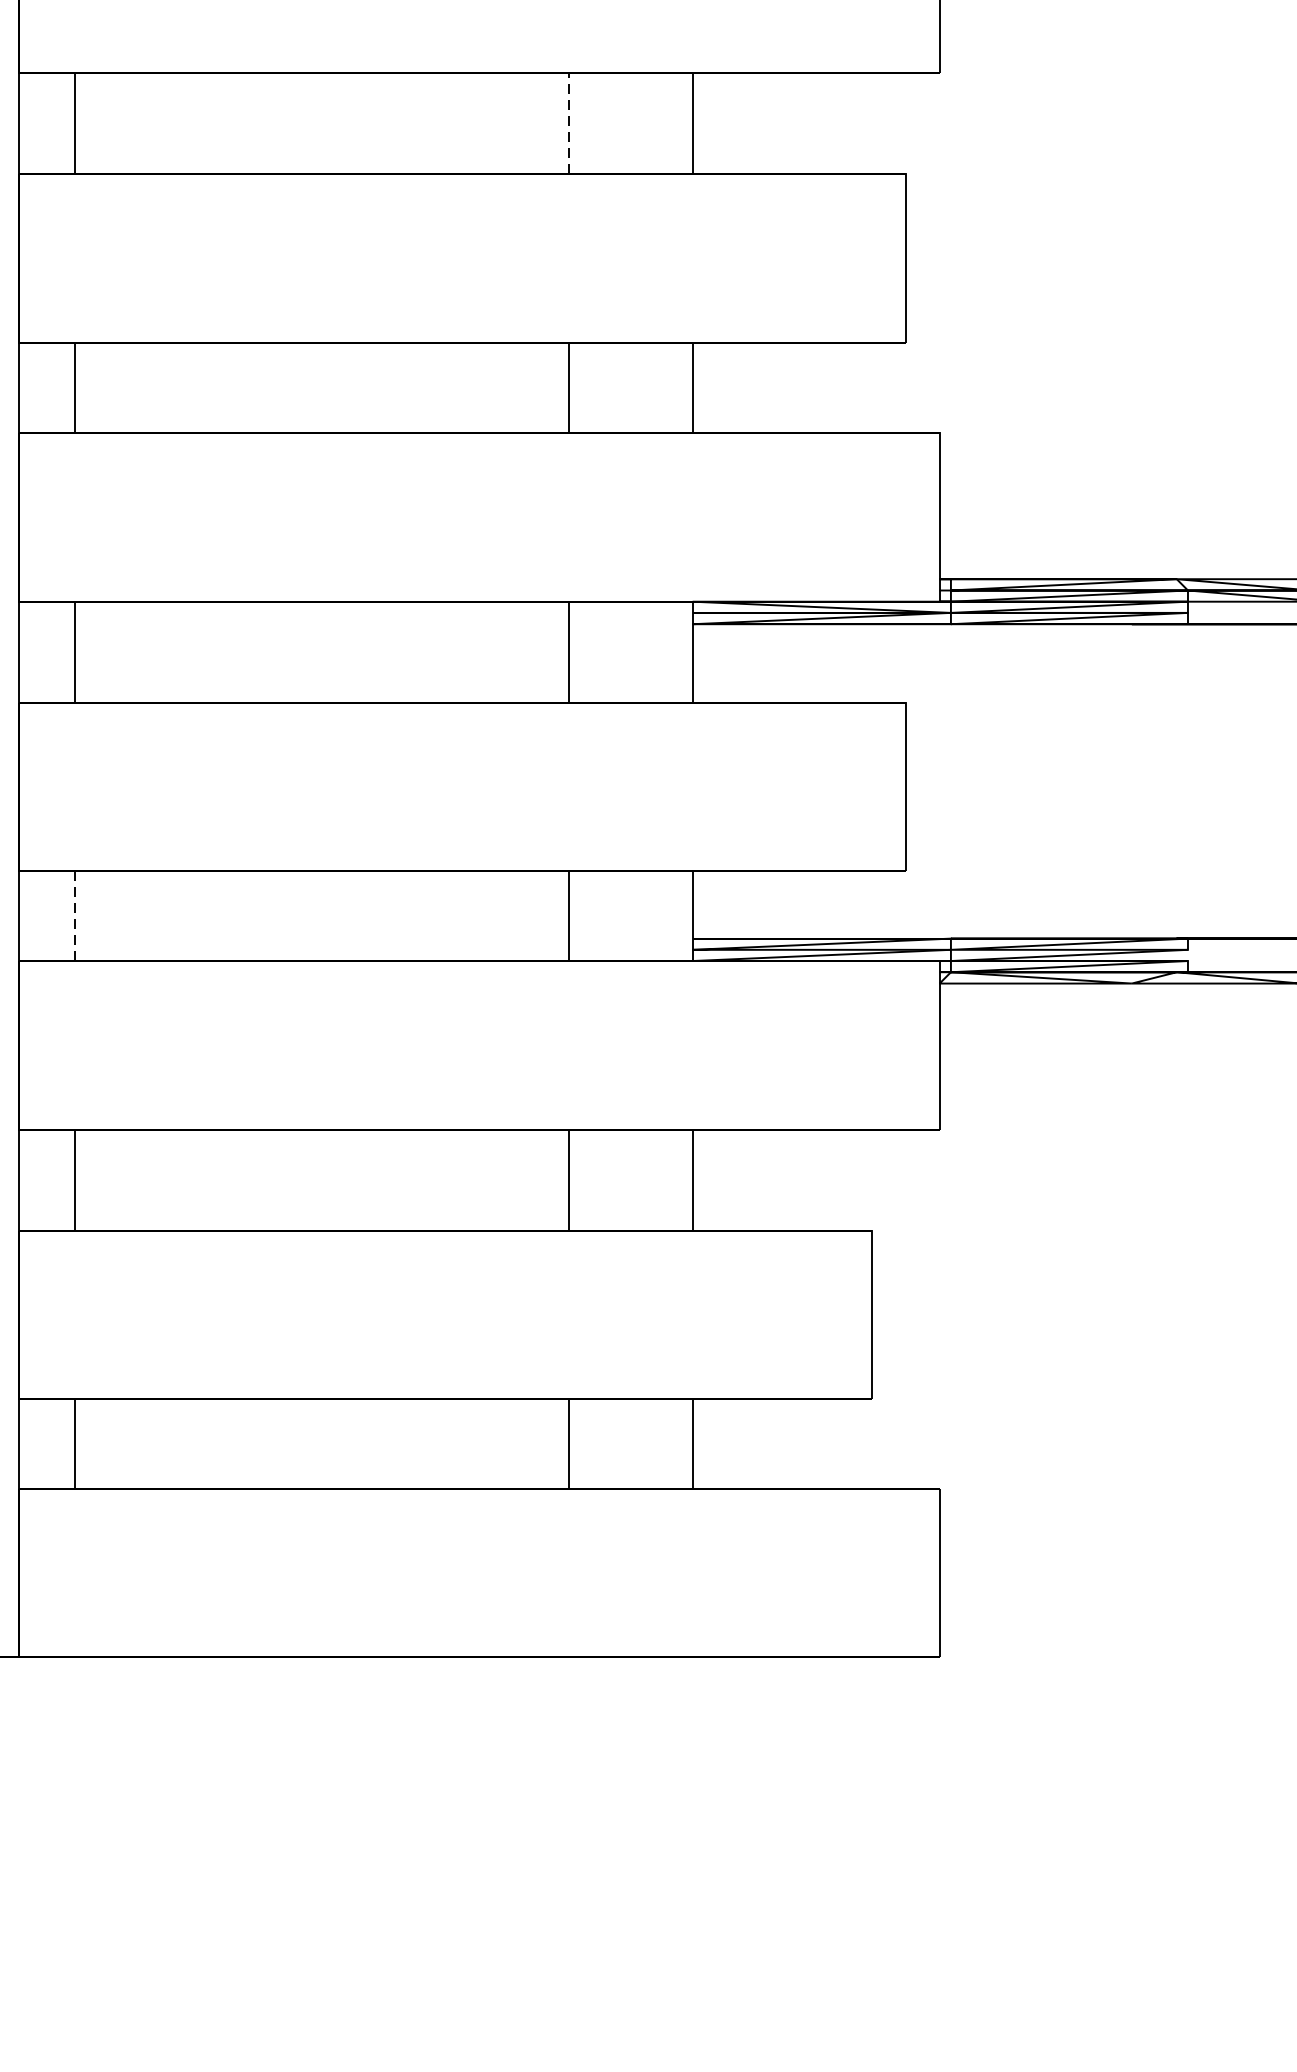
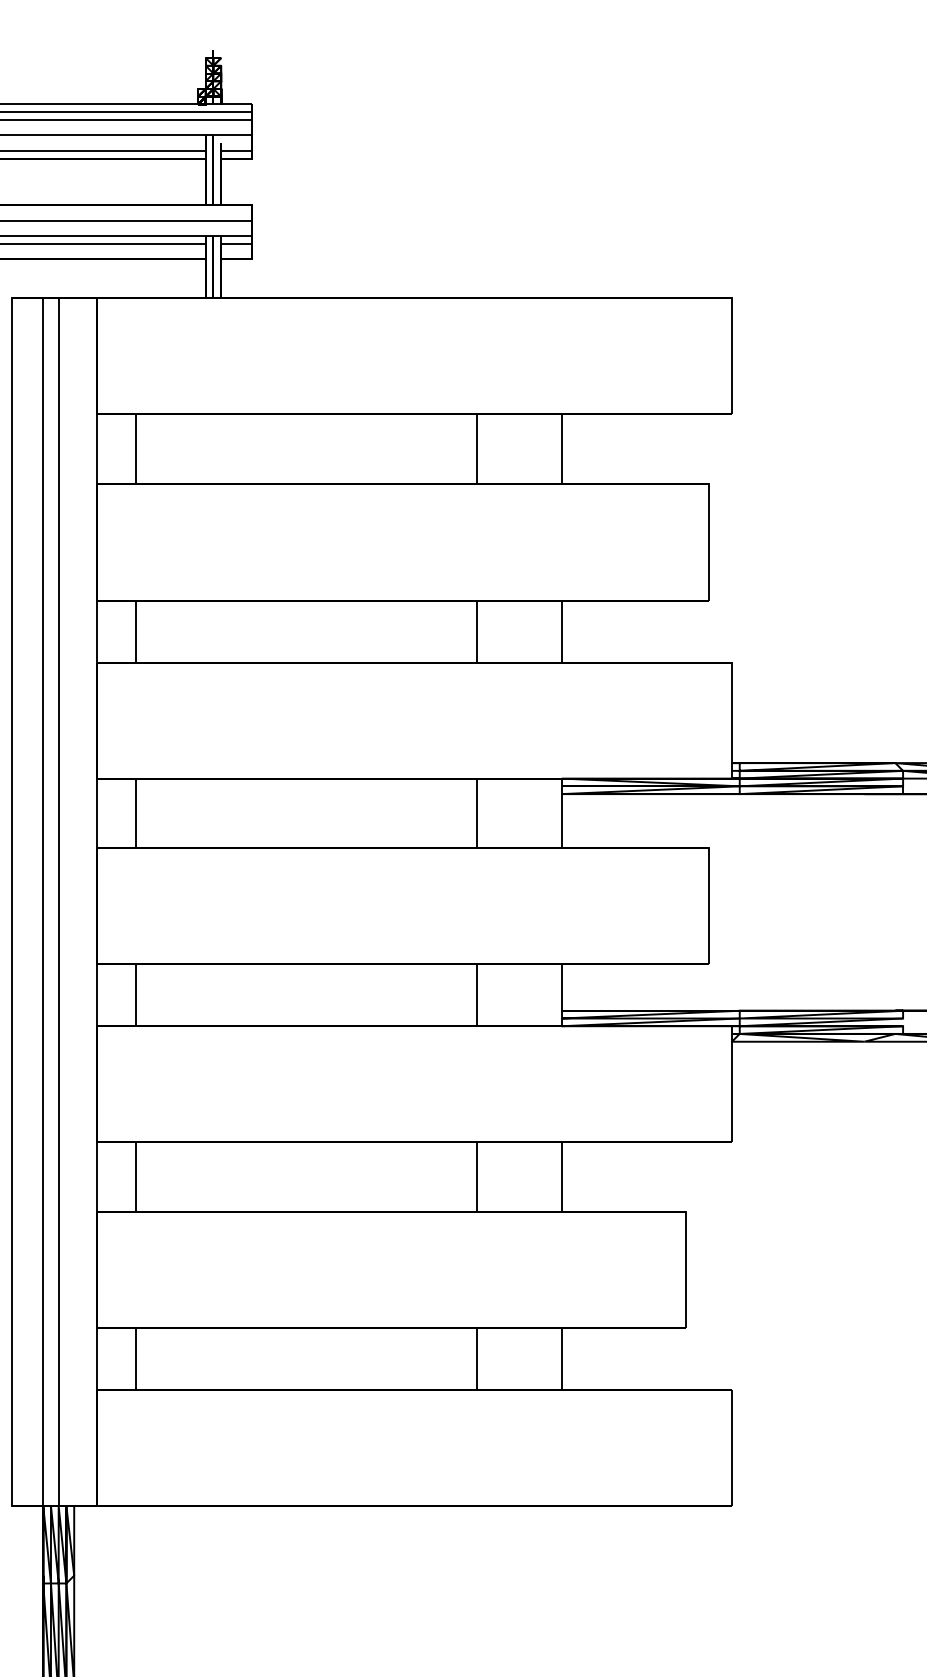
line: (568, 122) -> (476, 448), dashed -> solid
line: (75, 916) -> (136, 995), dashed -> solid

